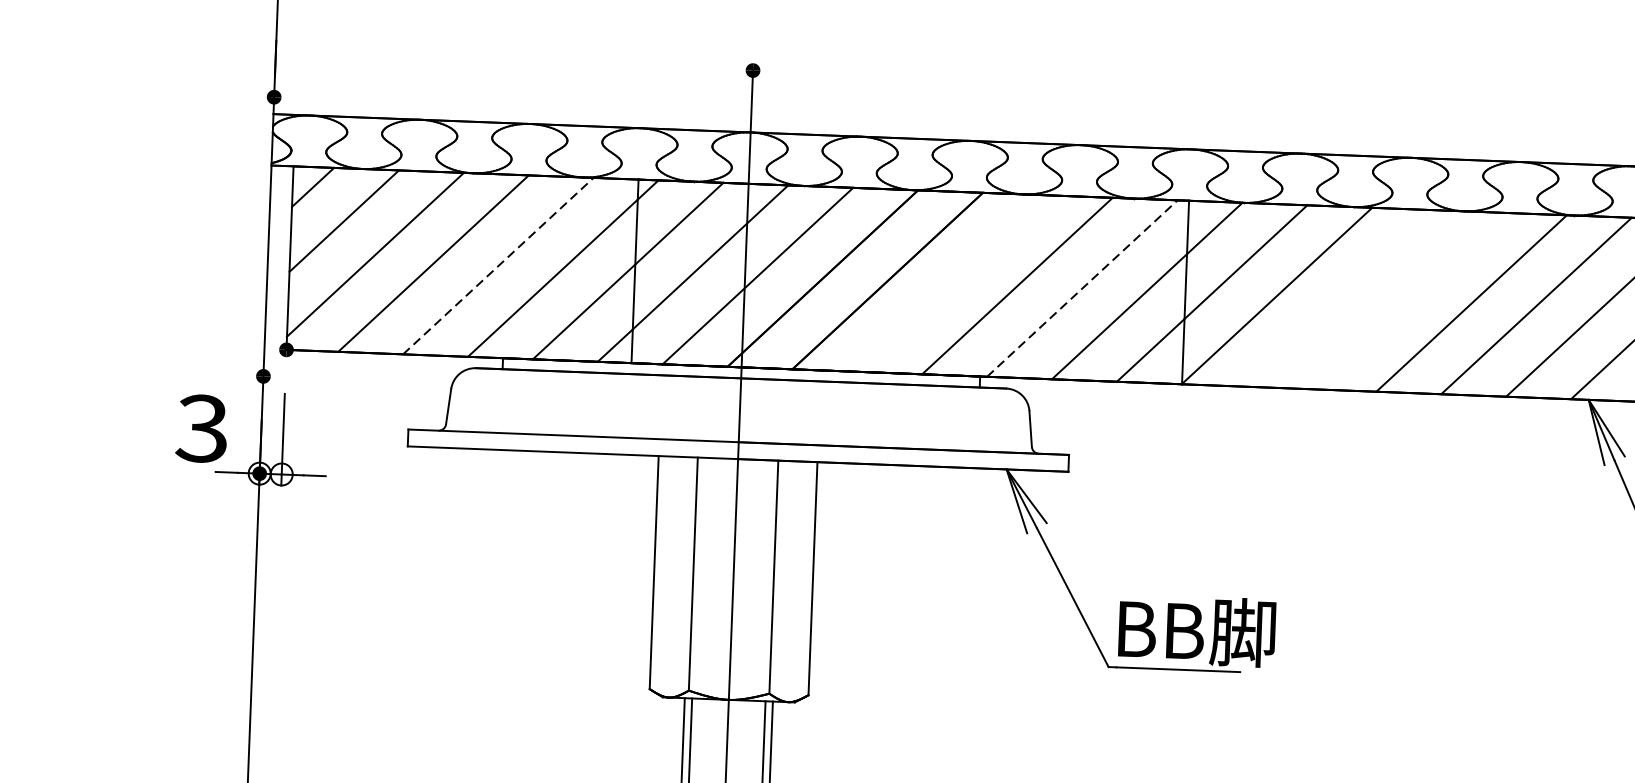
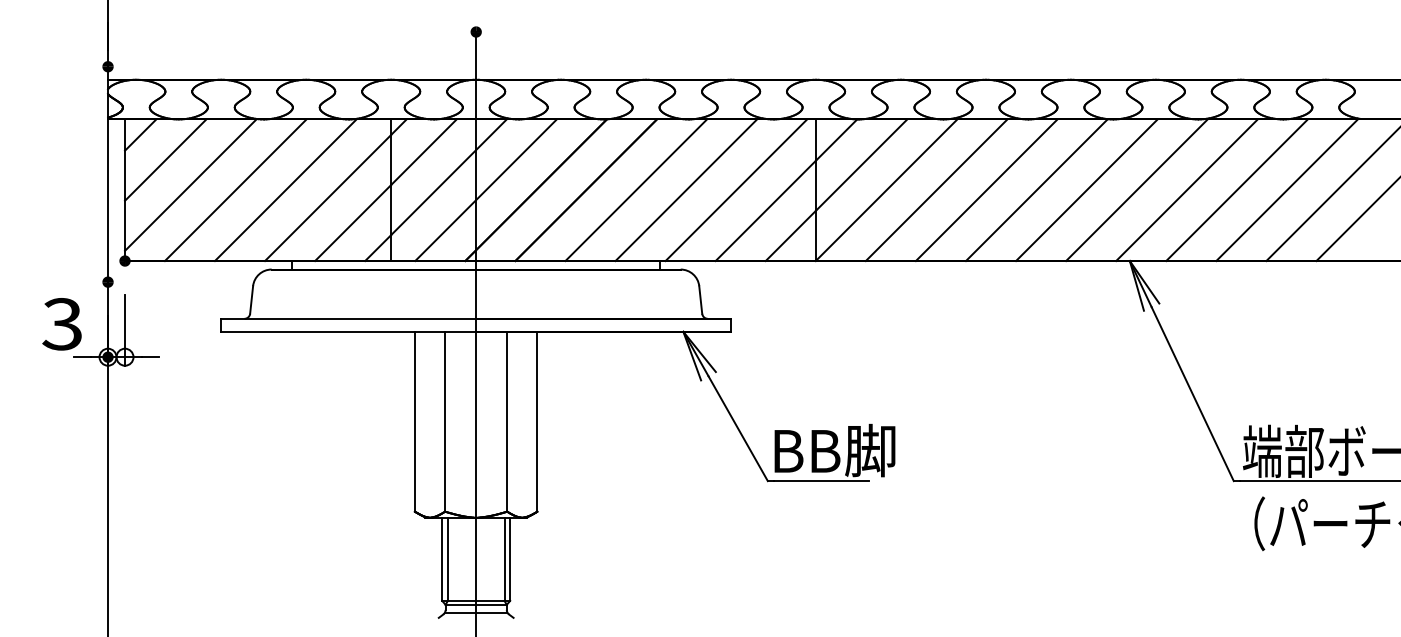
line: (499, 265) -> (286, 189), dashed -> solid
line: (952, 283) -> (636, 190), added
line: (1082, 287) -> (736, 189), dashed -> solid
line: (1341, 298) -> (936, 190), added
line: (1406, 301) -> (986, 190), added

